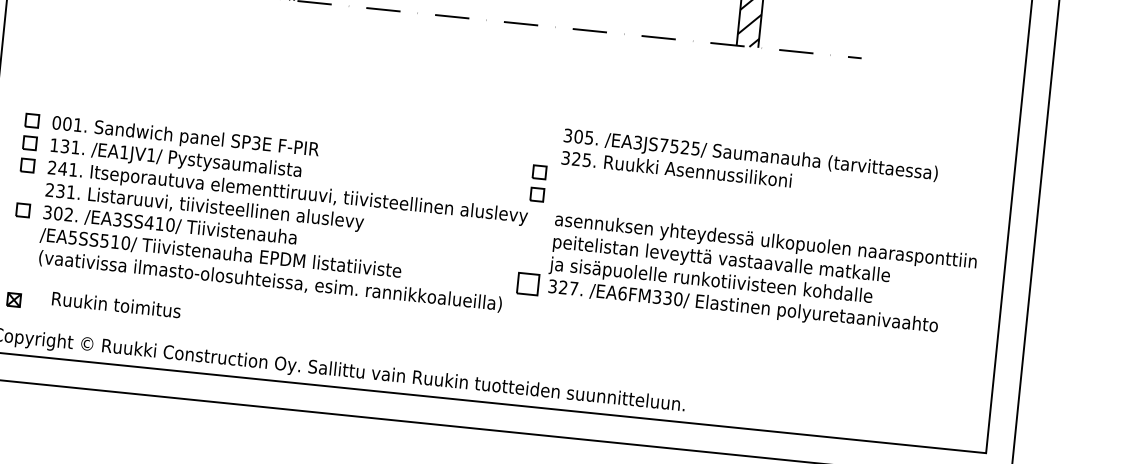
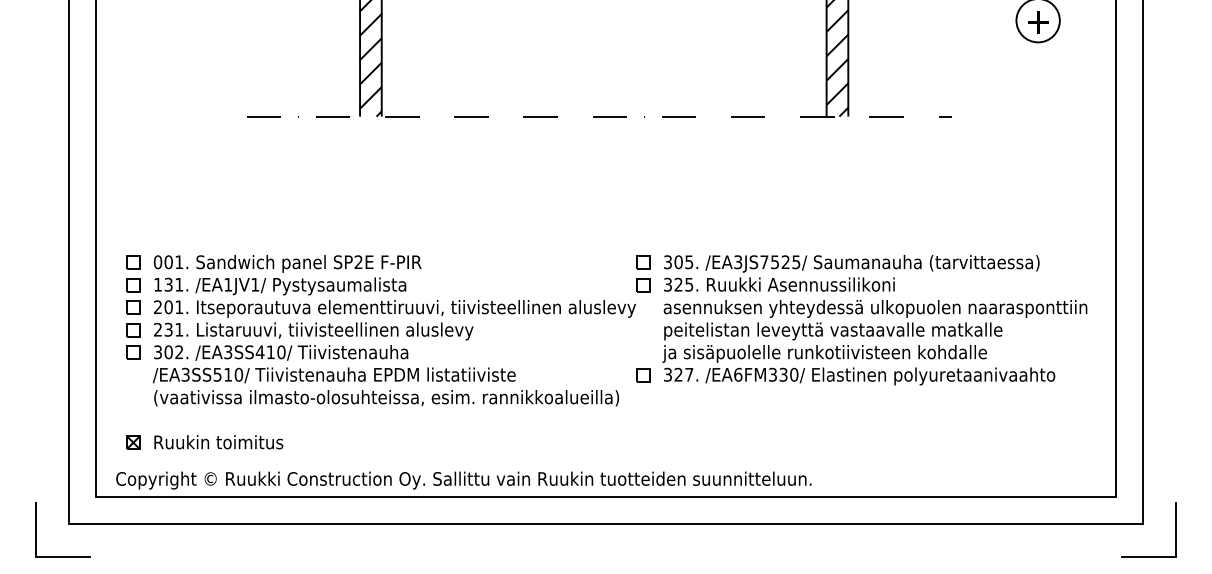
text: (256, 143) -> (358, 262), SP3E -> SP2E
text: (749, 165) -> (851, 273), moved
text: (62, 169) -> (168, 307), 241. -> 201.
part: (25, 188) -> (133, 330), added
text: (72, 236) -> (185, 373), /EA5SS510/ -> /EA3SS510/
part: (528, 284) -> (643, 375), size x0.62
text: (116, 305) -> (218, 442), moved

